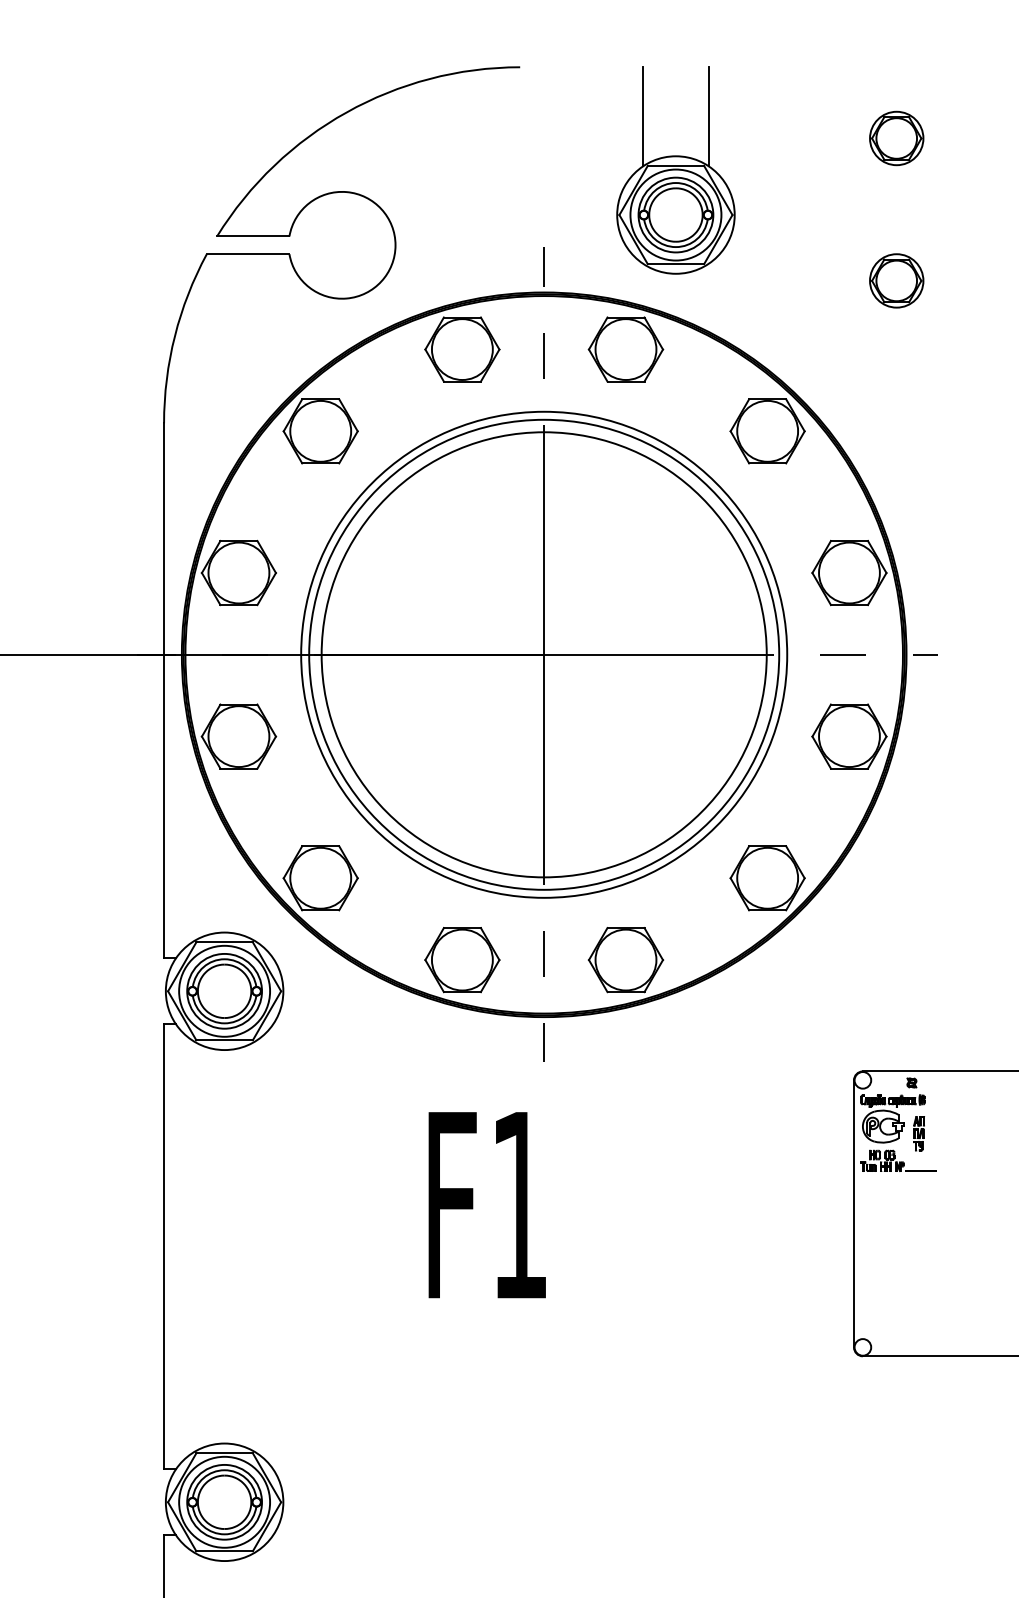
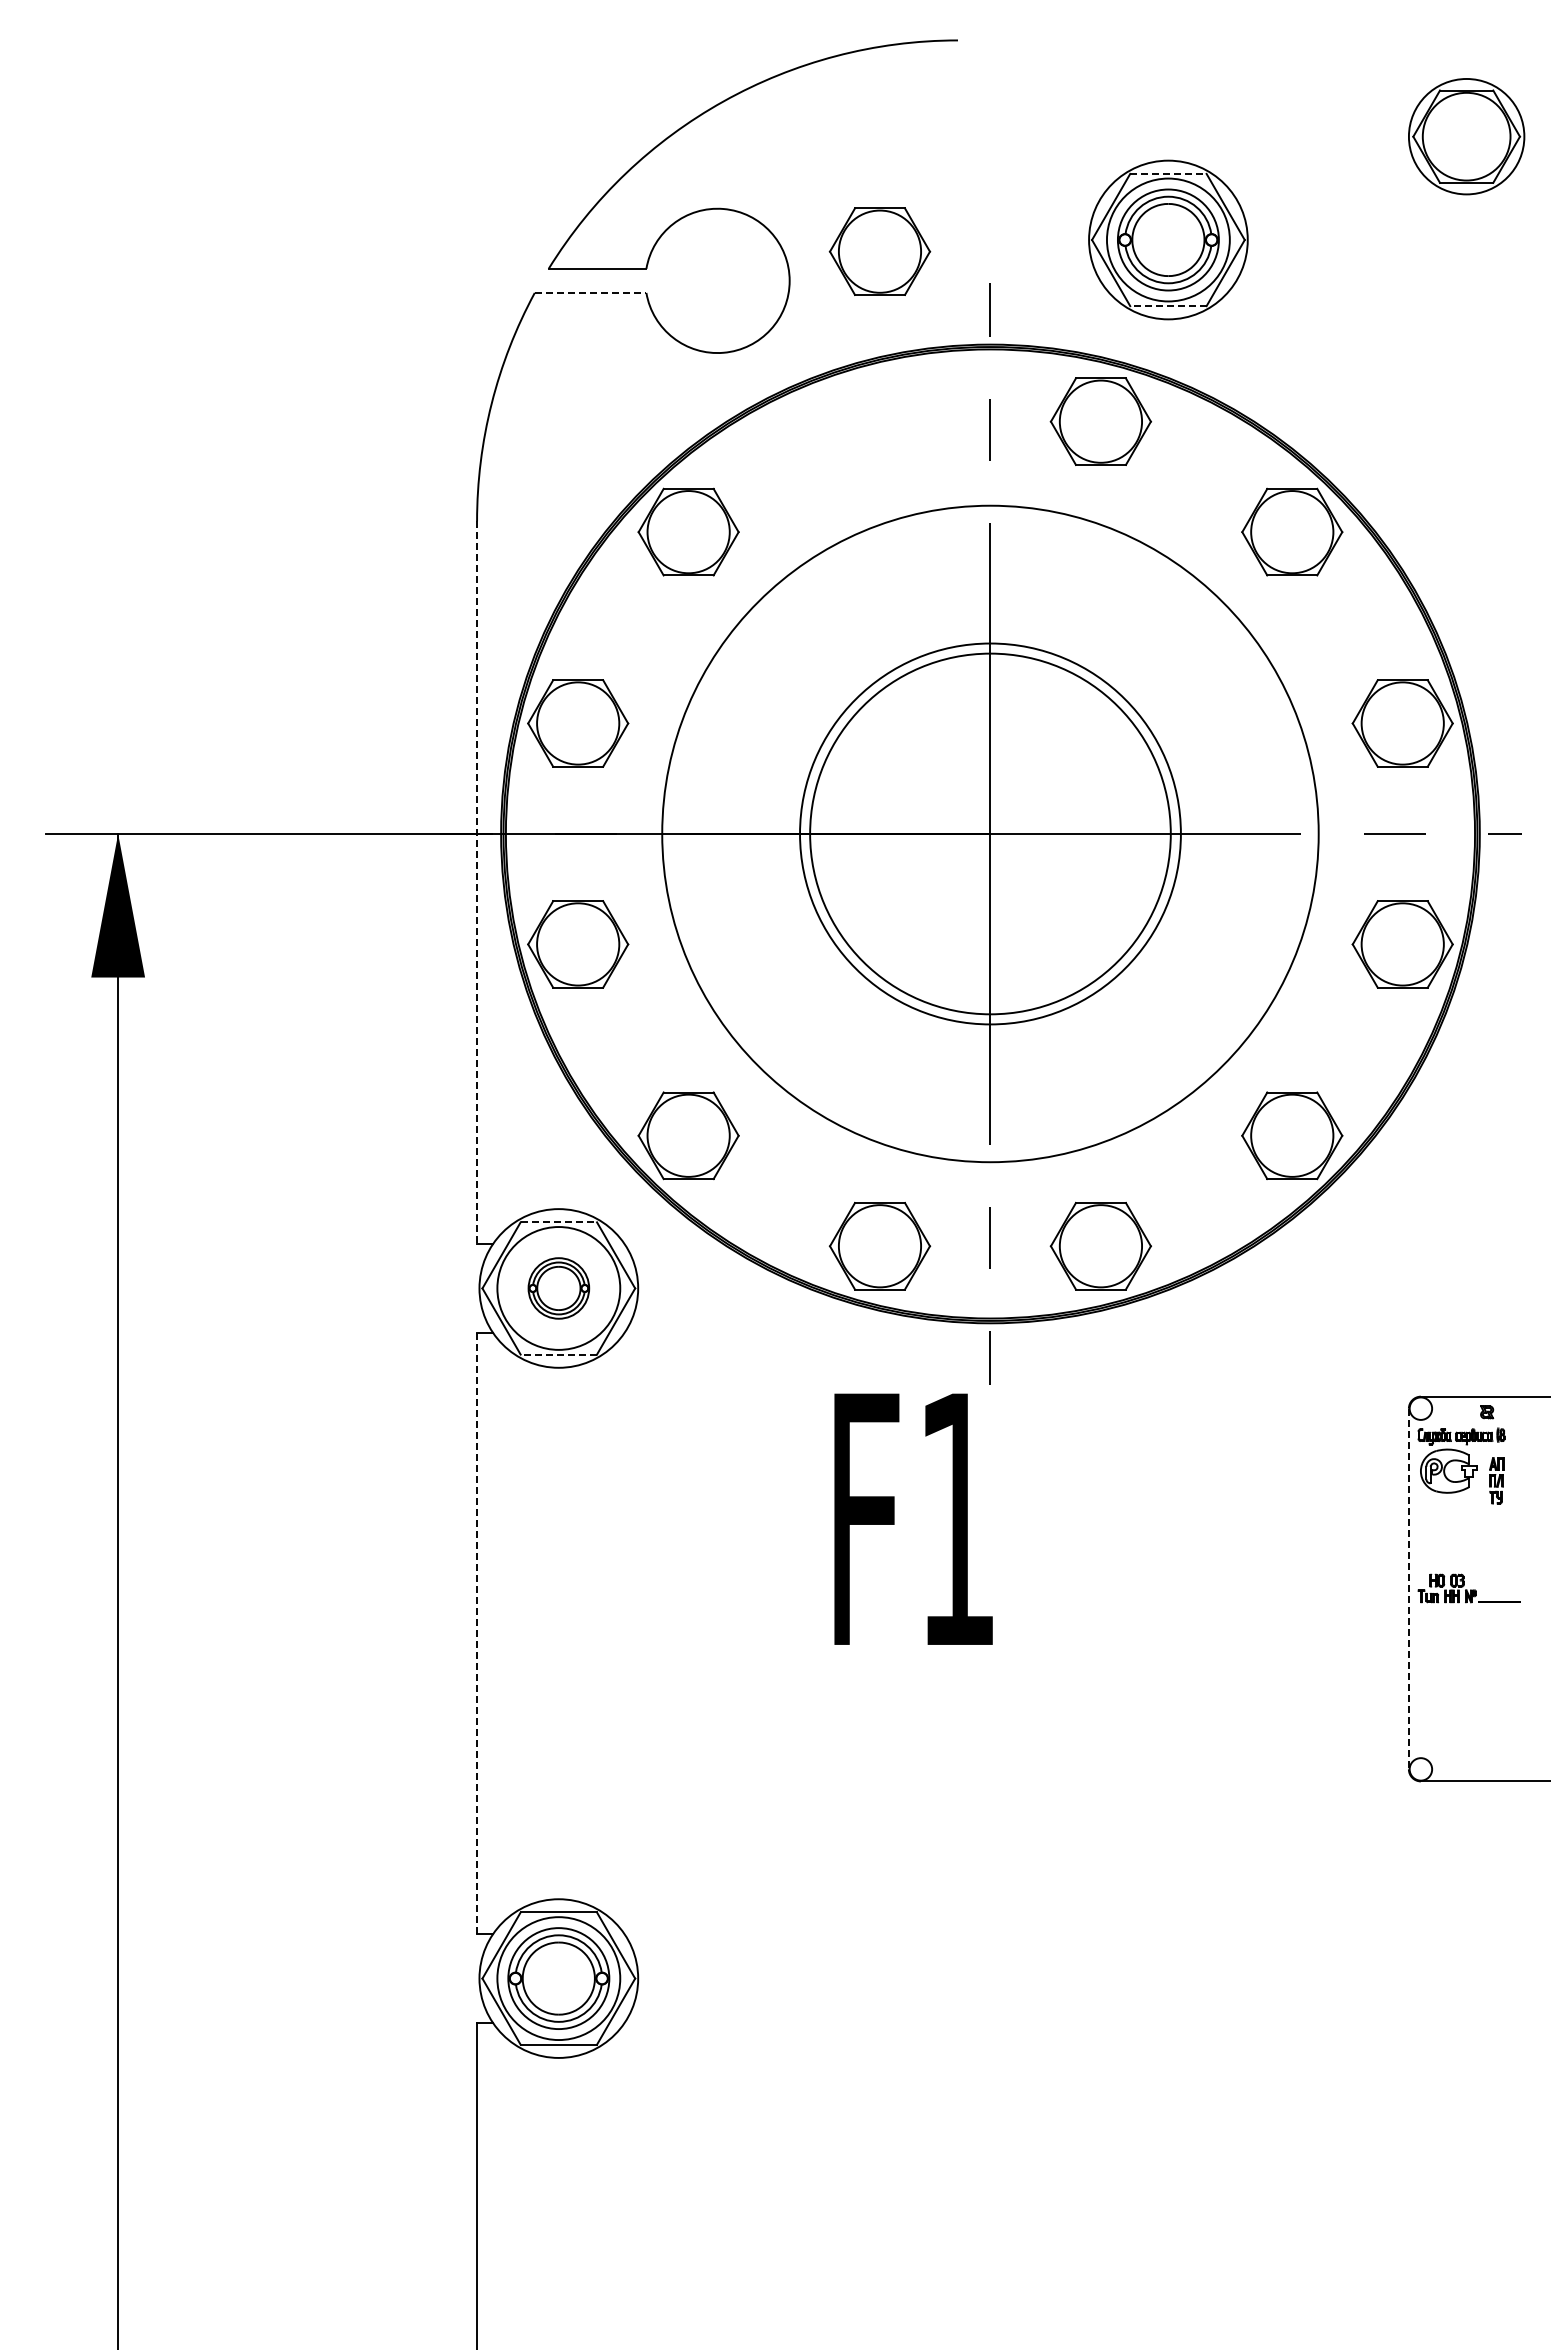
line: (642, 116) -> (1123, 107), removed
line: (708, 116) -> (1212, 107), removed
part: (896, 138) -> (1466, 136), size x1.6
line: (676, 165) -> (1168, 173), solid -> dashed
line: (248, 253) -> (590, 292), solid -> dashed
line: (675, 264) -> (1167, 306), solid -> dashed
part: (896, 280) -> (1466, 328), removed
part: (462, 349) -> (879, 251), moved
circle: (544, 654) -> (990, 833), size x0.6
circle: (544, 654) -> (990, 833), size x0.6
line: (164, 691) -> (477, 883), solid -> dashed
line: (225, 942) -> (559, 1222), solid -> dashed
part: (224, 991) -> (558, 1288), size x0.6
line: (224, 1040) -> (558, 1354), solid -> dashed
part: (898, 1160) -> (1468, 1588), moved
text: (487, 1204) -> (913, 1518), moved
line: (853, 1214) -> (1408, 1589), solid -> dashed
line: (164, 1246) -> (477, 1633), solid -> dashed

